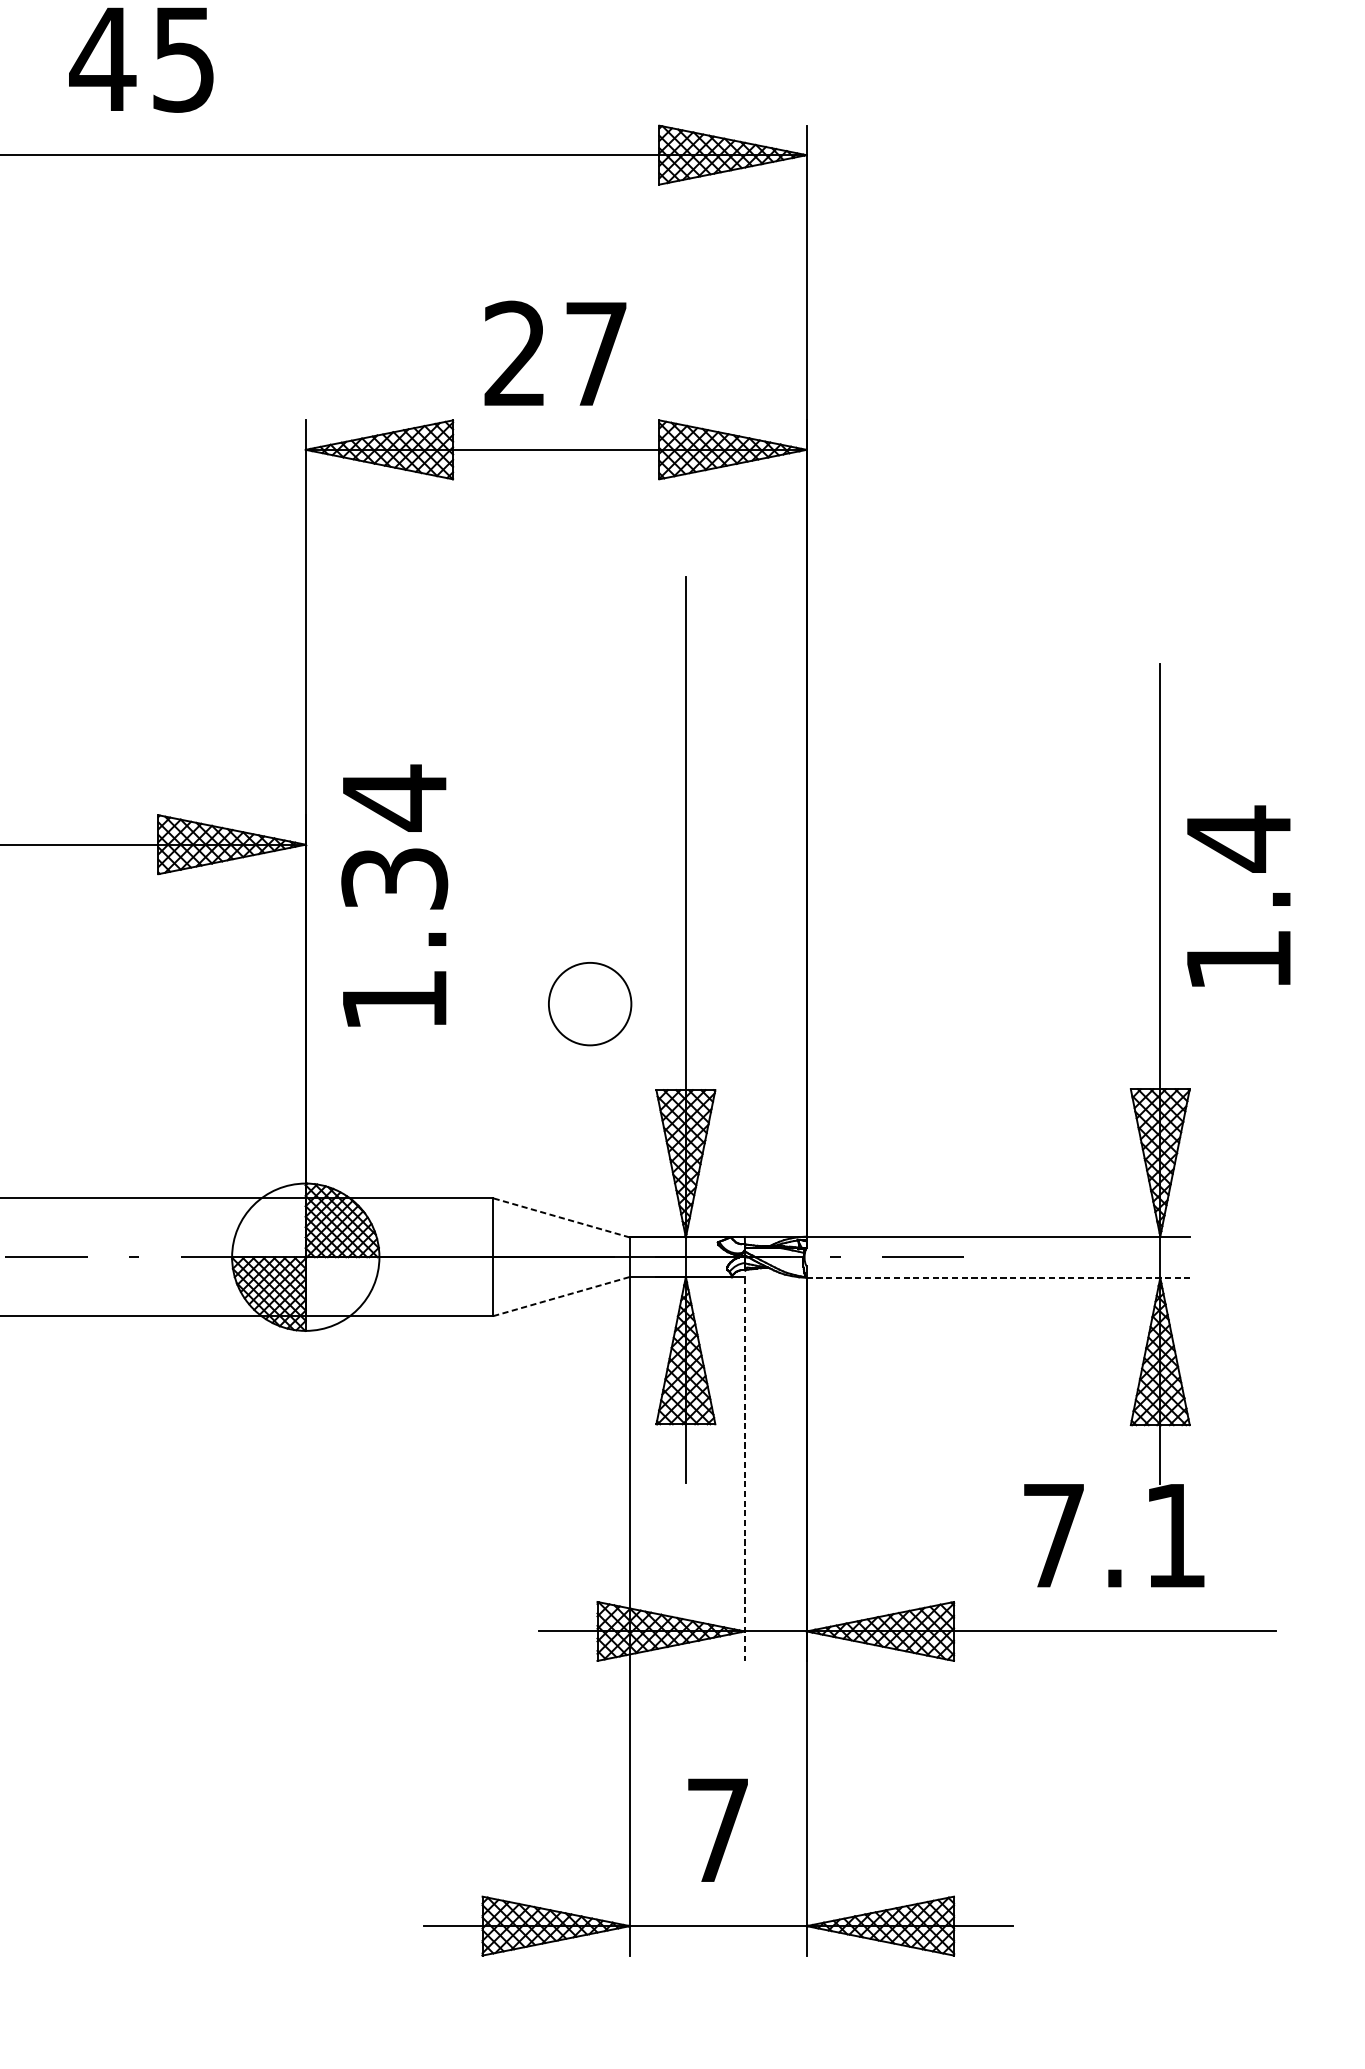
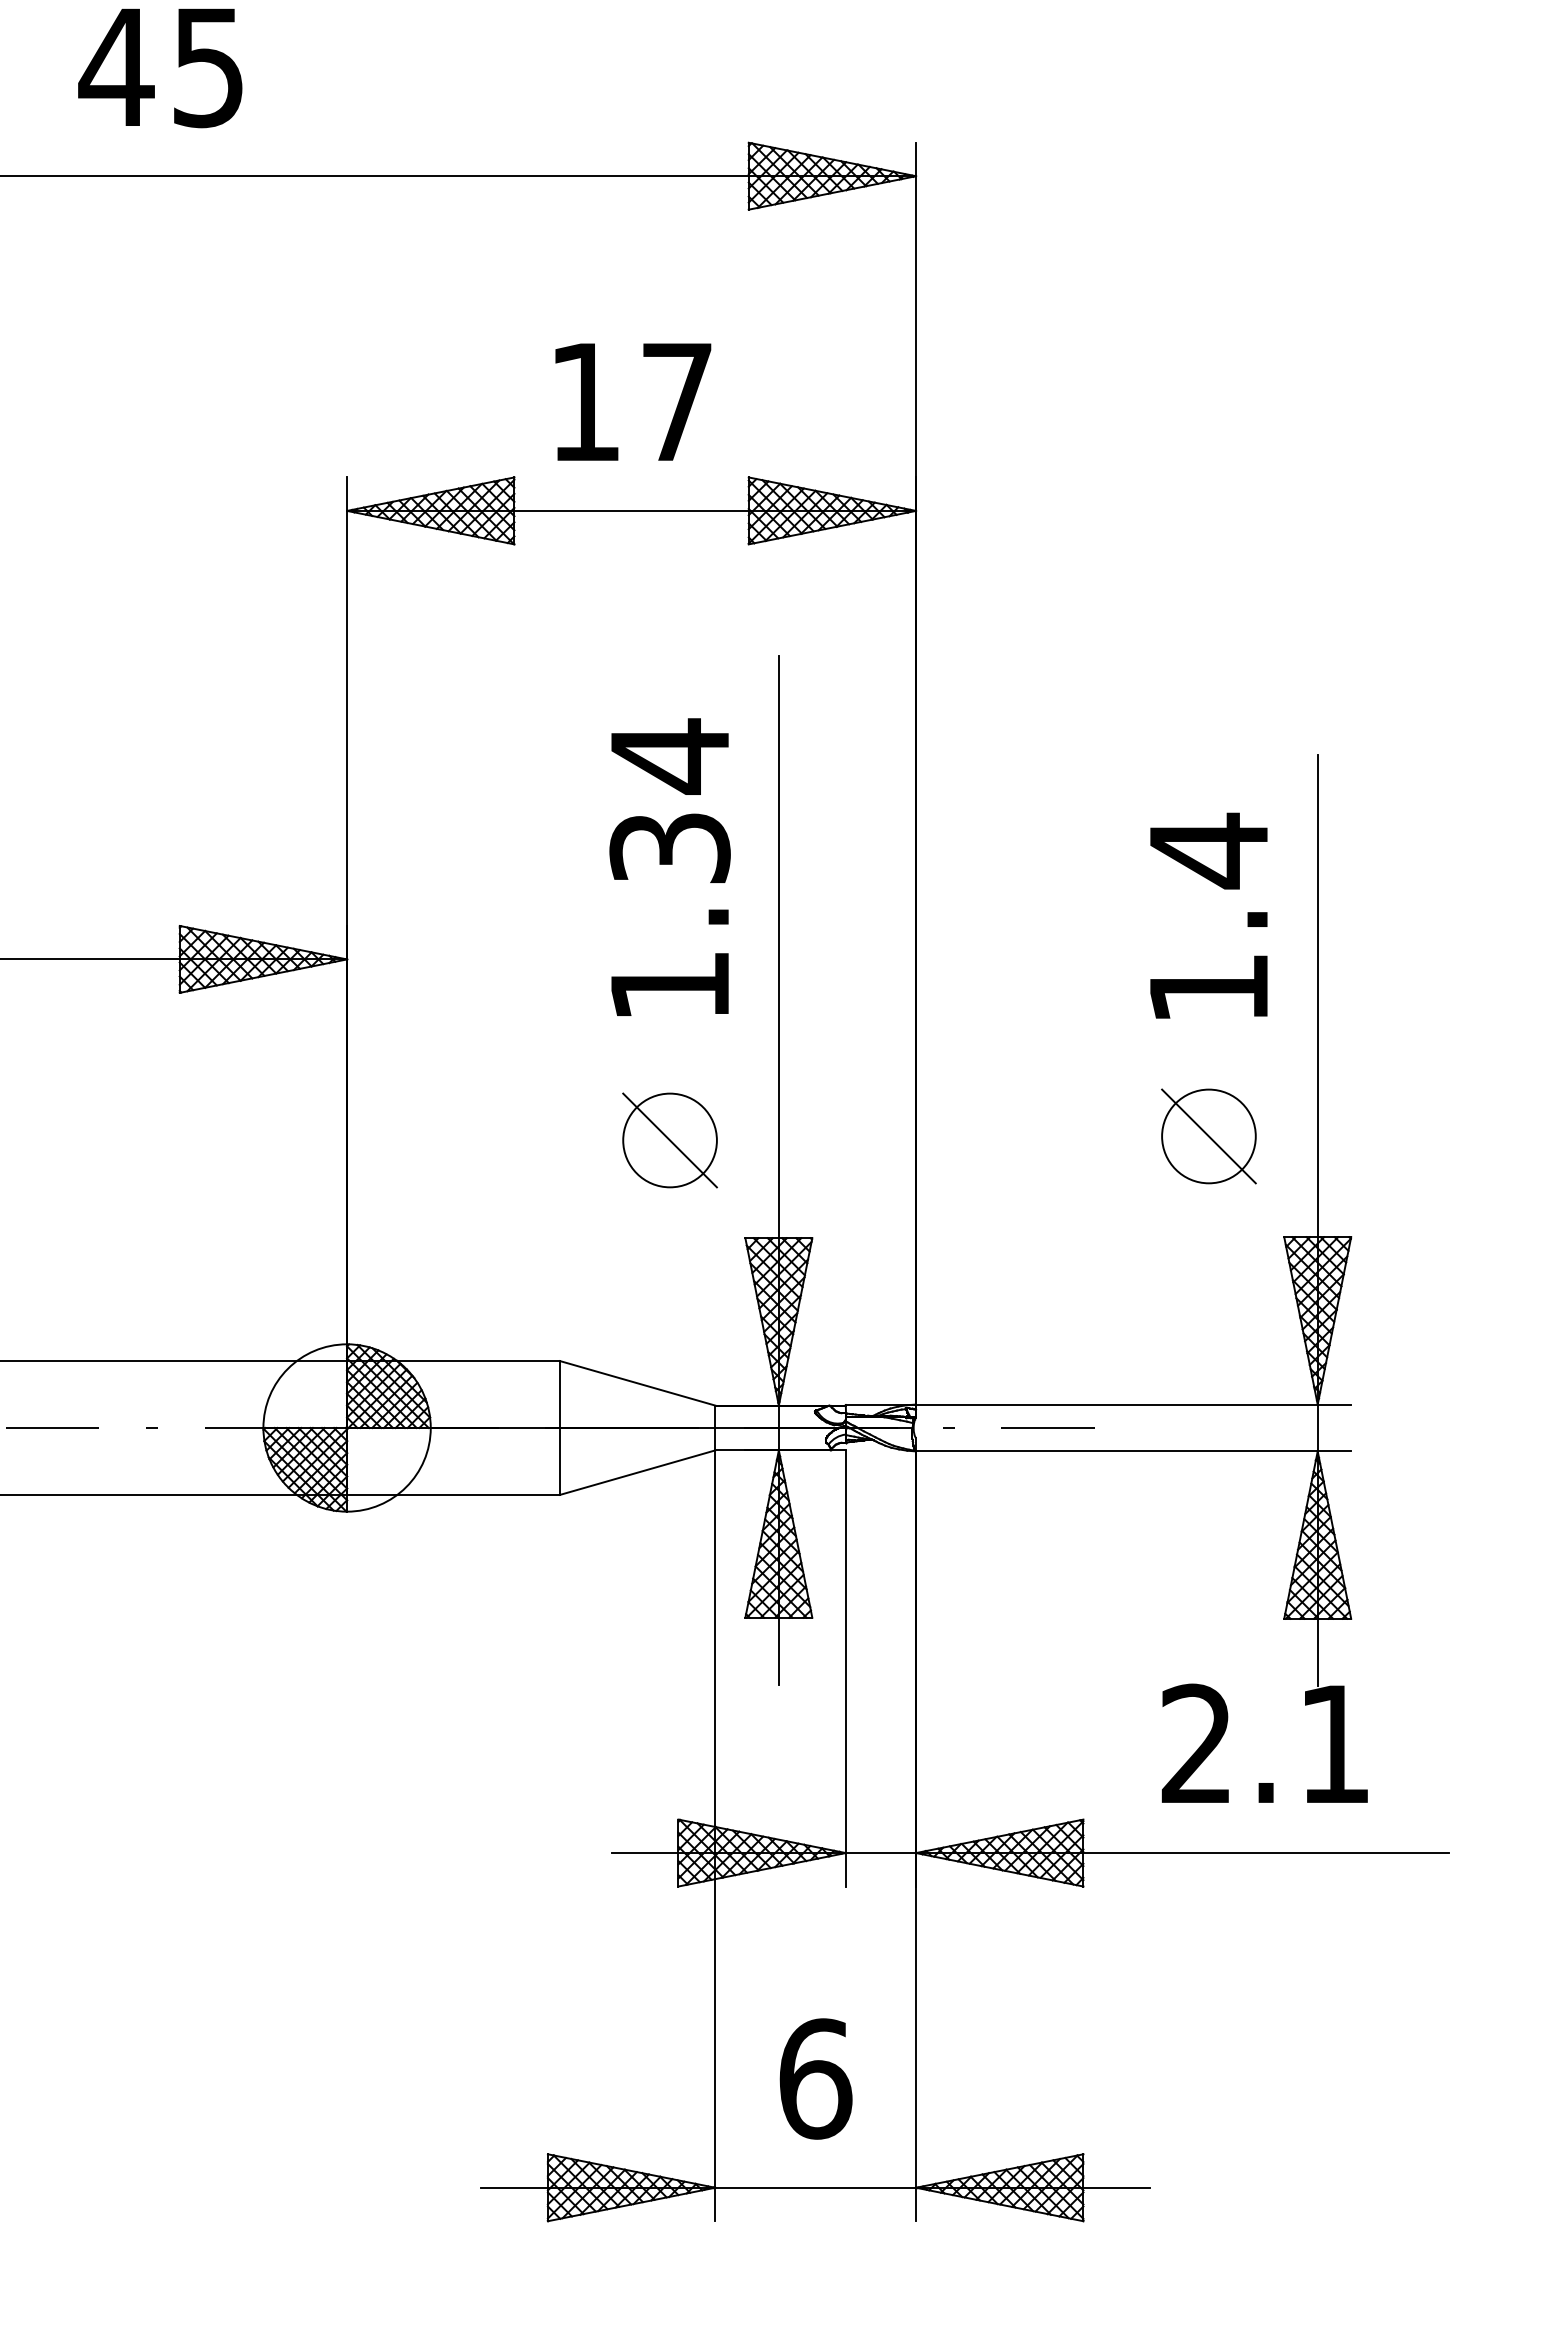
text: (514, 352) -> (584, 400), 27 -> 17
text: (394, 894) -> (669, 866), moved
text: (1238, 895) -> (1208, 915), moved
part: (1064, 1000) -> (1208, 1136), added
line: (589, 1004) -> (669, 1140), added
line: (561, 1218) -> (637, 1383), dashed -> solid
line: (998, 1277) -> (1133, 1451), dashed -> solid
line: (561, 1296) -> (637, 1472), dashed -> solid
line: (744, 1468) -> (845, 1668), dashed -> solid
text: (1052, 1534) -> (1195, 1742), 7.1 -> 2.1
text: (718, 1829) -> (815, 2078), 7 -> 6

